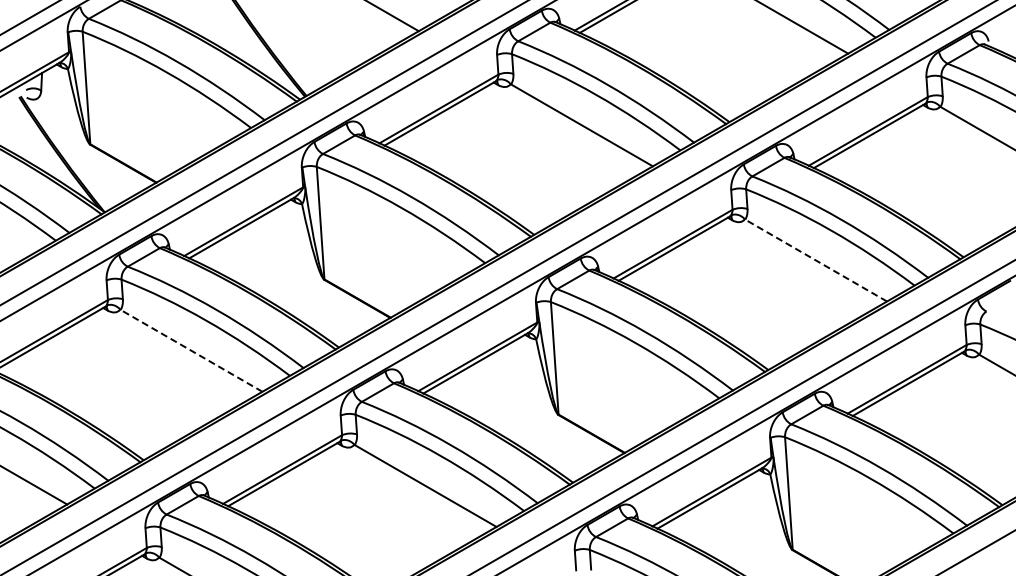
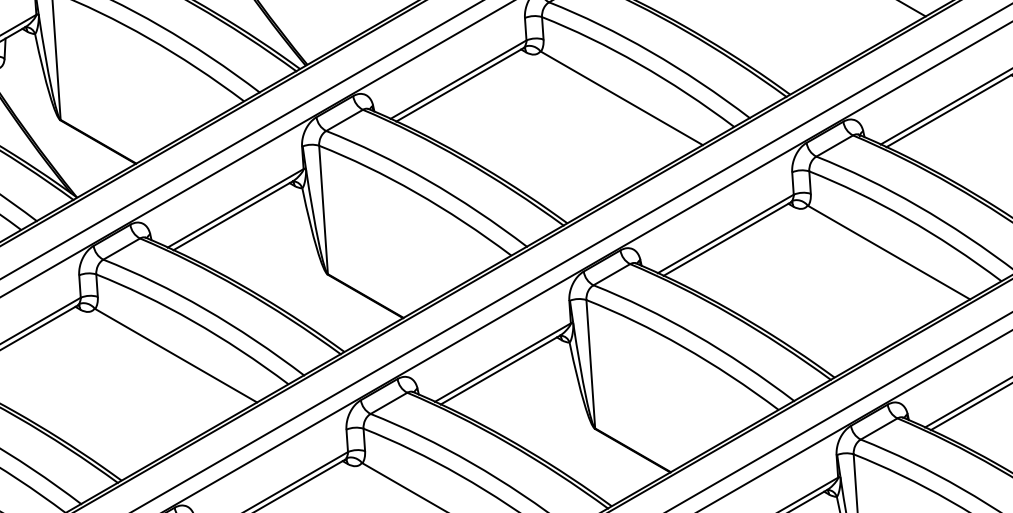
line: (816, 260) -> (889, 252), dashed -> solid
line: (191, 350) -> (176, 355), dashed -> solid

